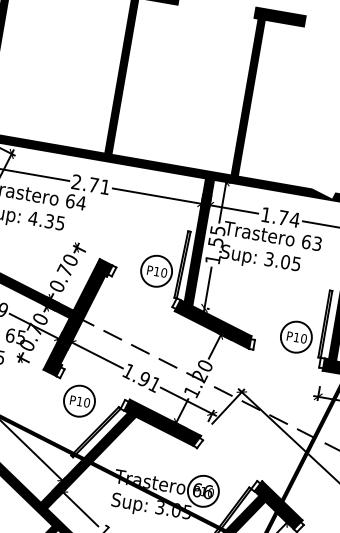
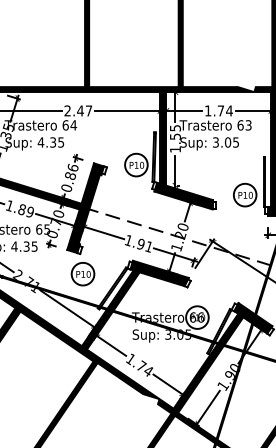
text: (99, 185) -> (84, 110), 2.71 -> 2.47
text: (67, 264) -> (71, 171), 0.70 -> 0.86
part: (78, 401) -> (82, 274), moved

